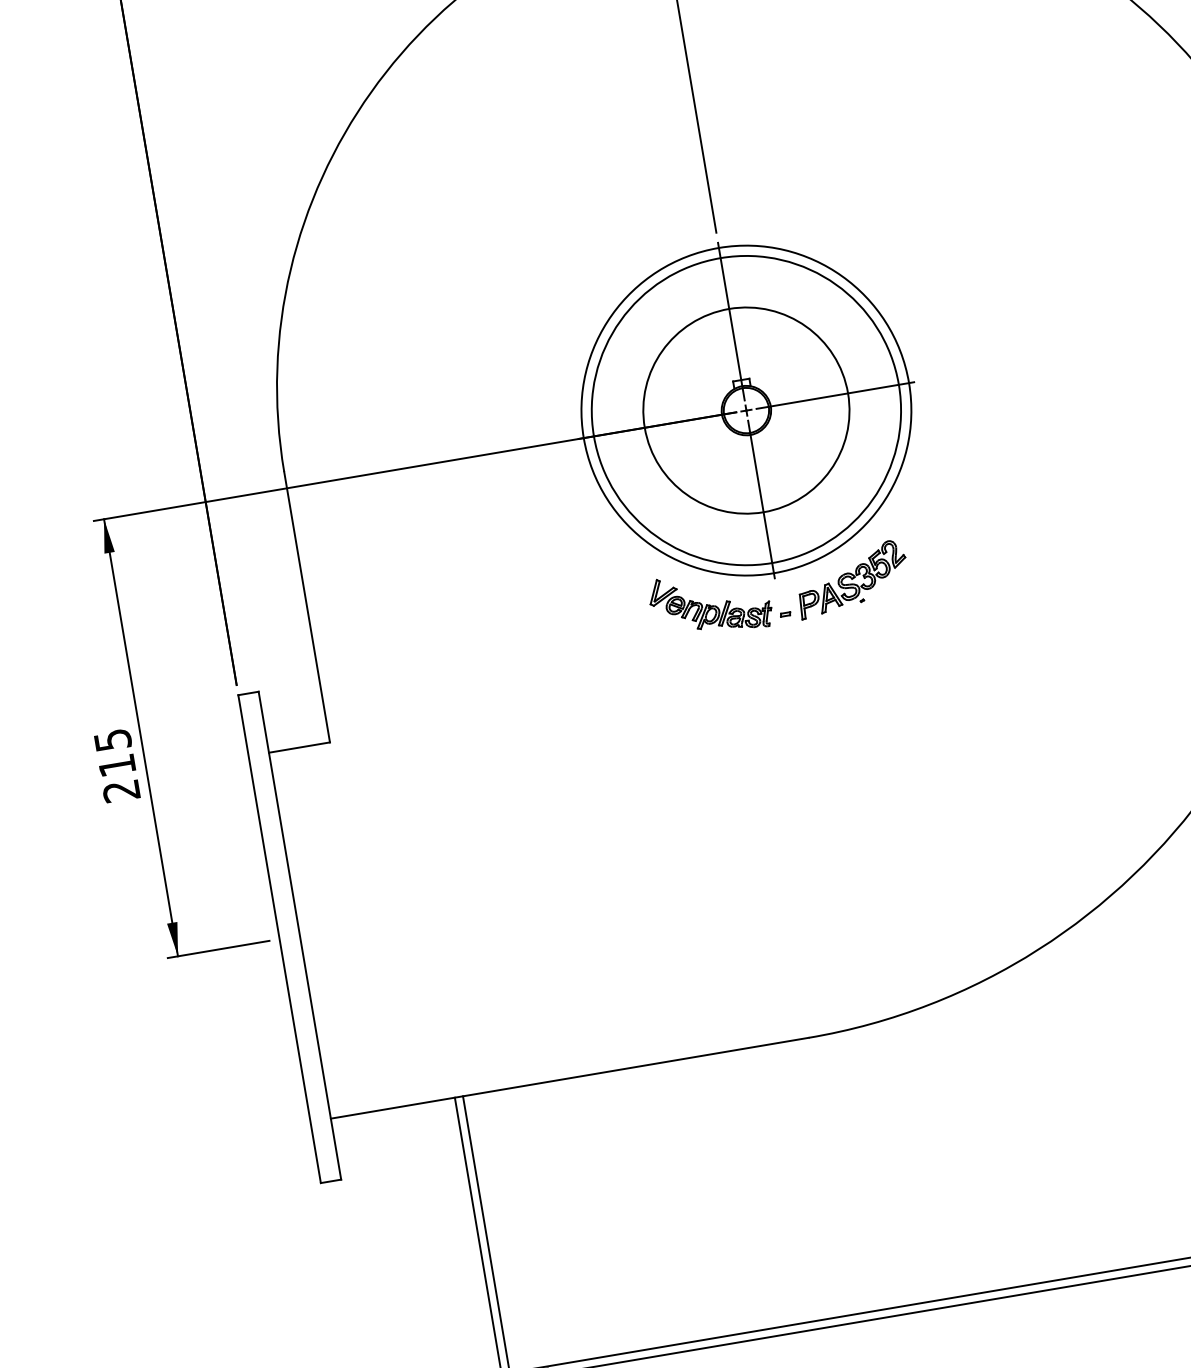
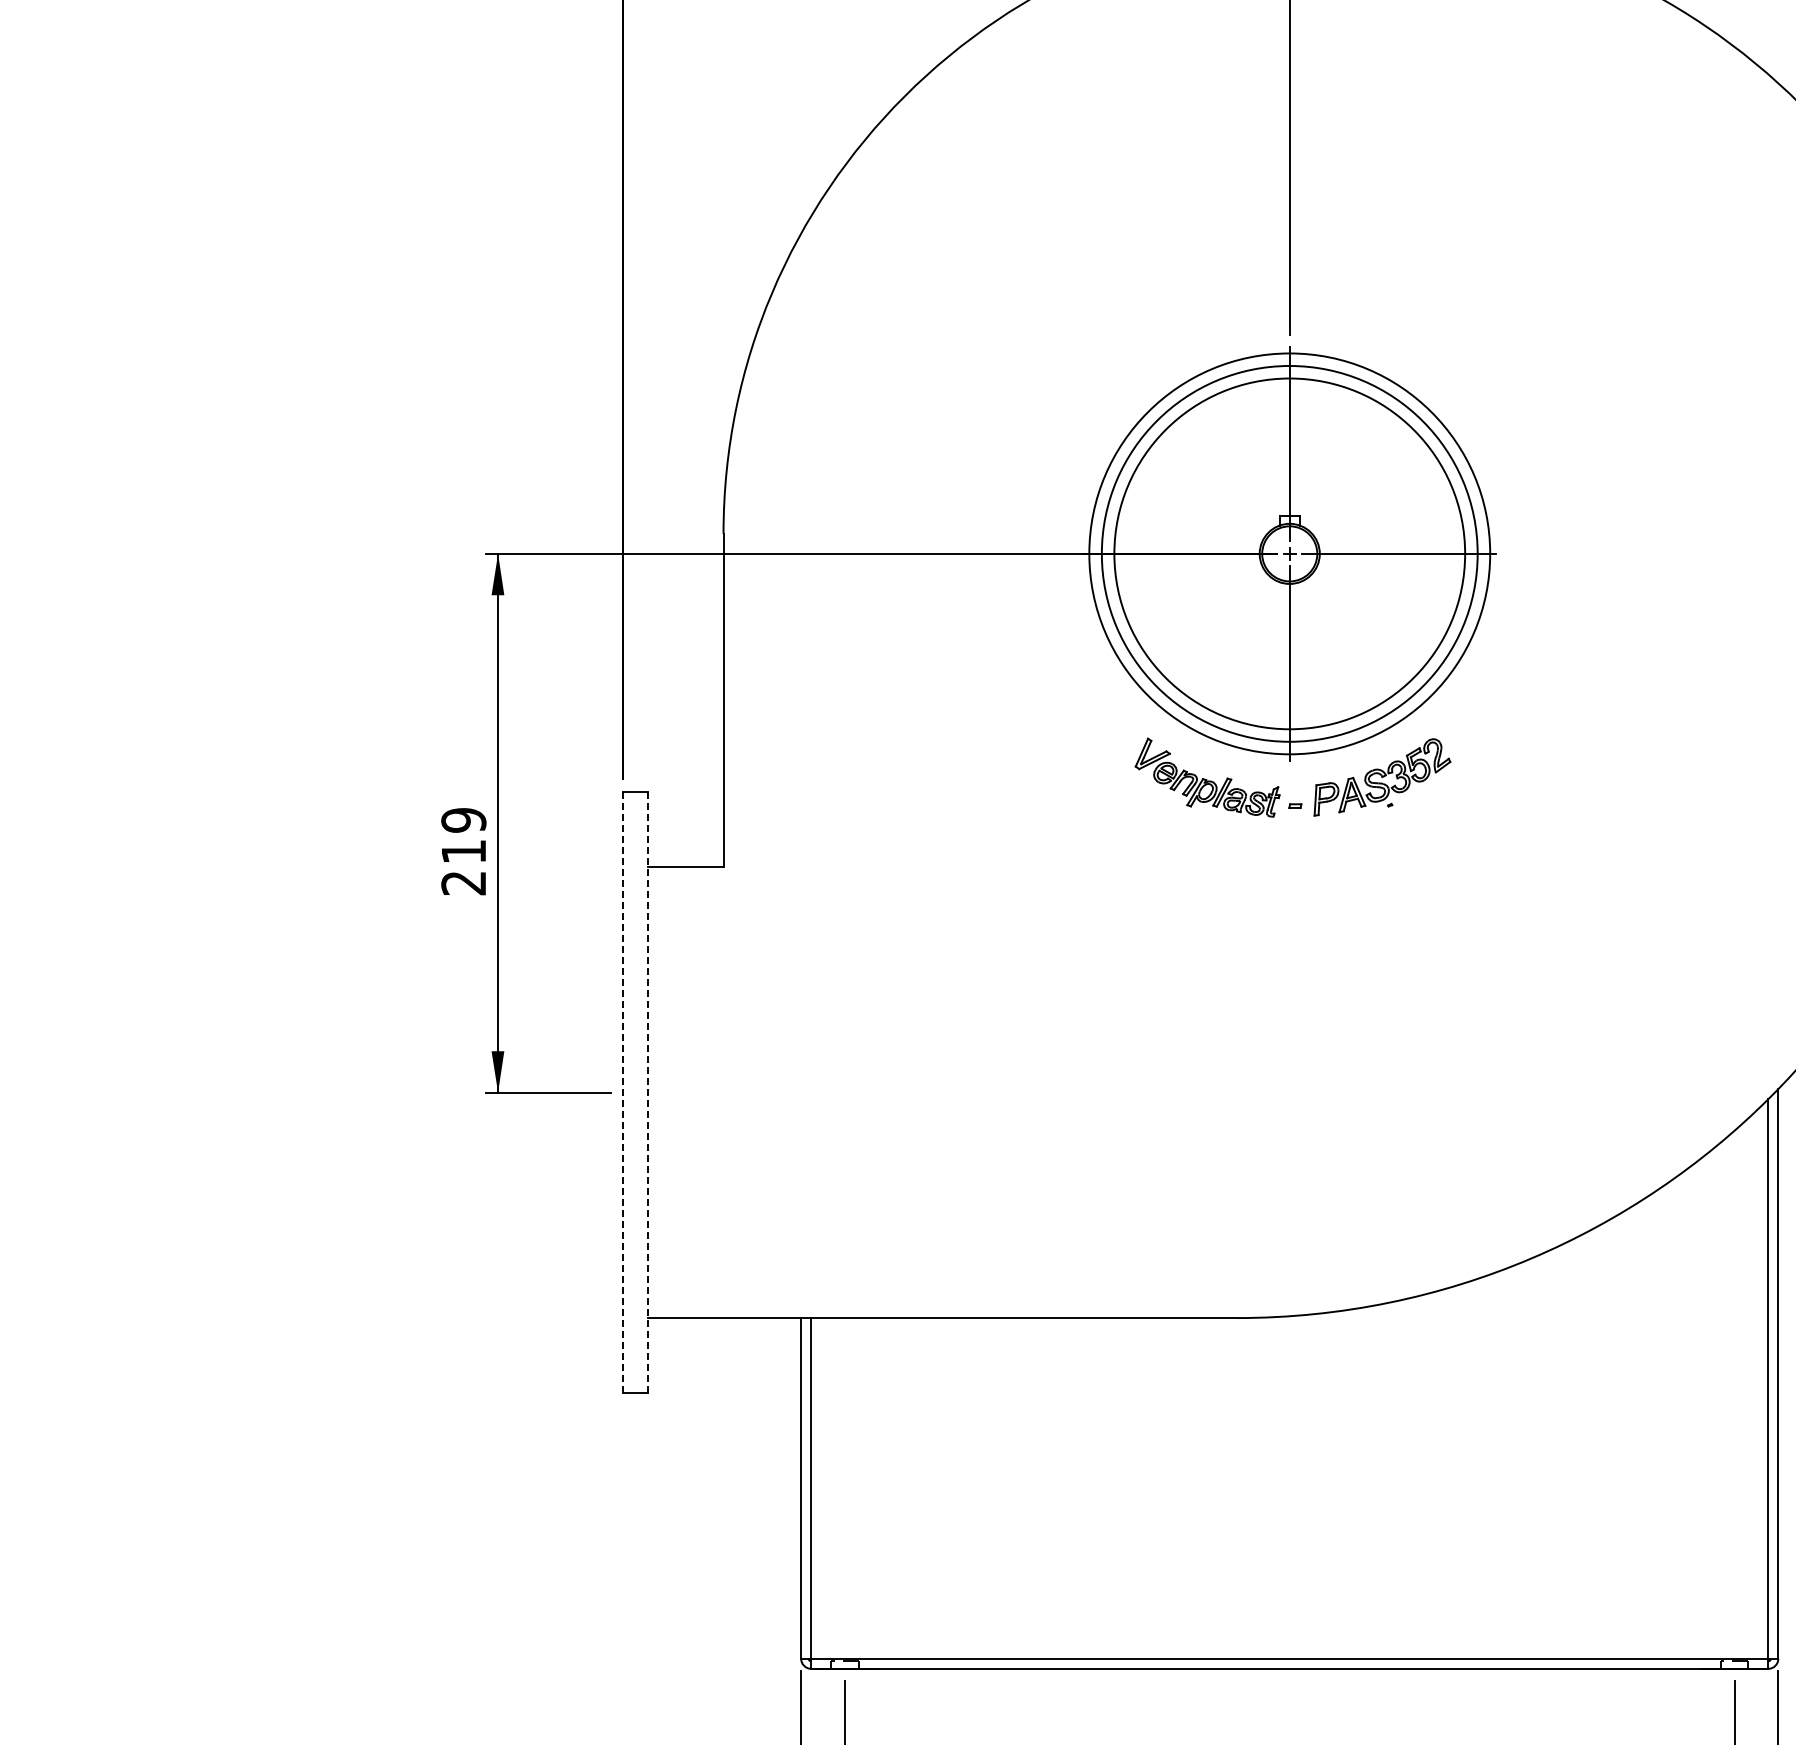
circle: (746, 410) -> (1289, 553), size x1.4
text: (112, 740) -> (463, 820), 215 -> 219
line: (300, 935) -> (648, 1092), solid -> dashed
line: (279, 939) -> (623, 1092), solid -> dashed

